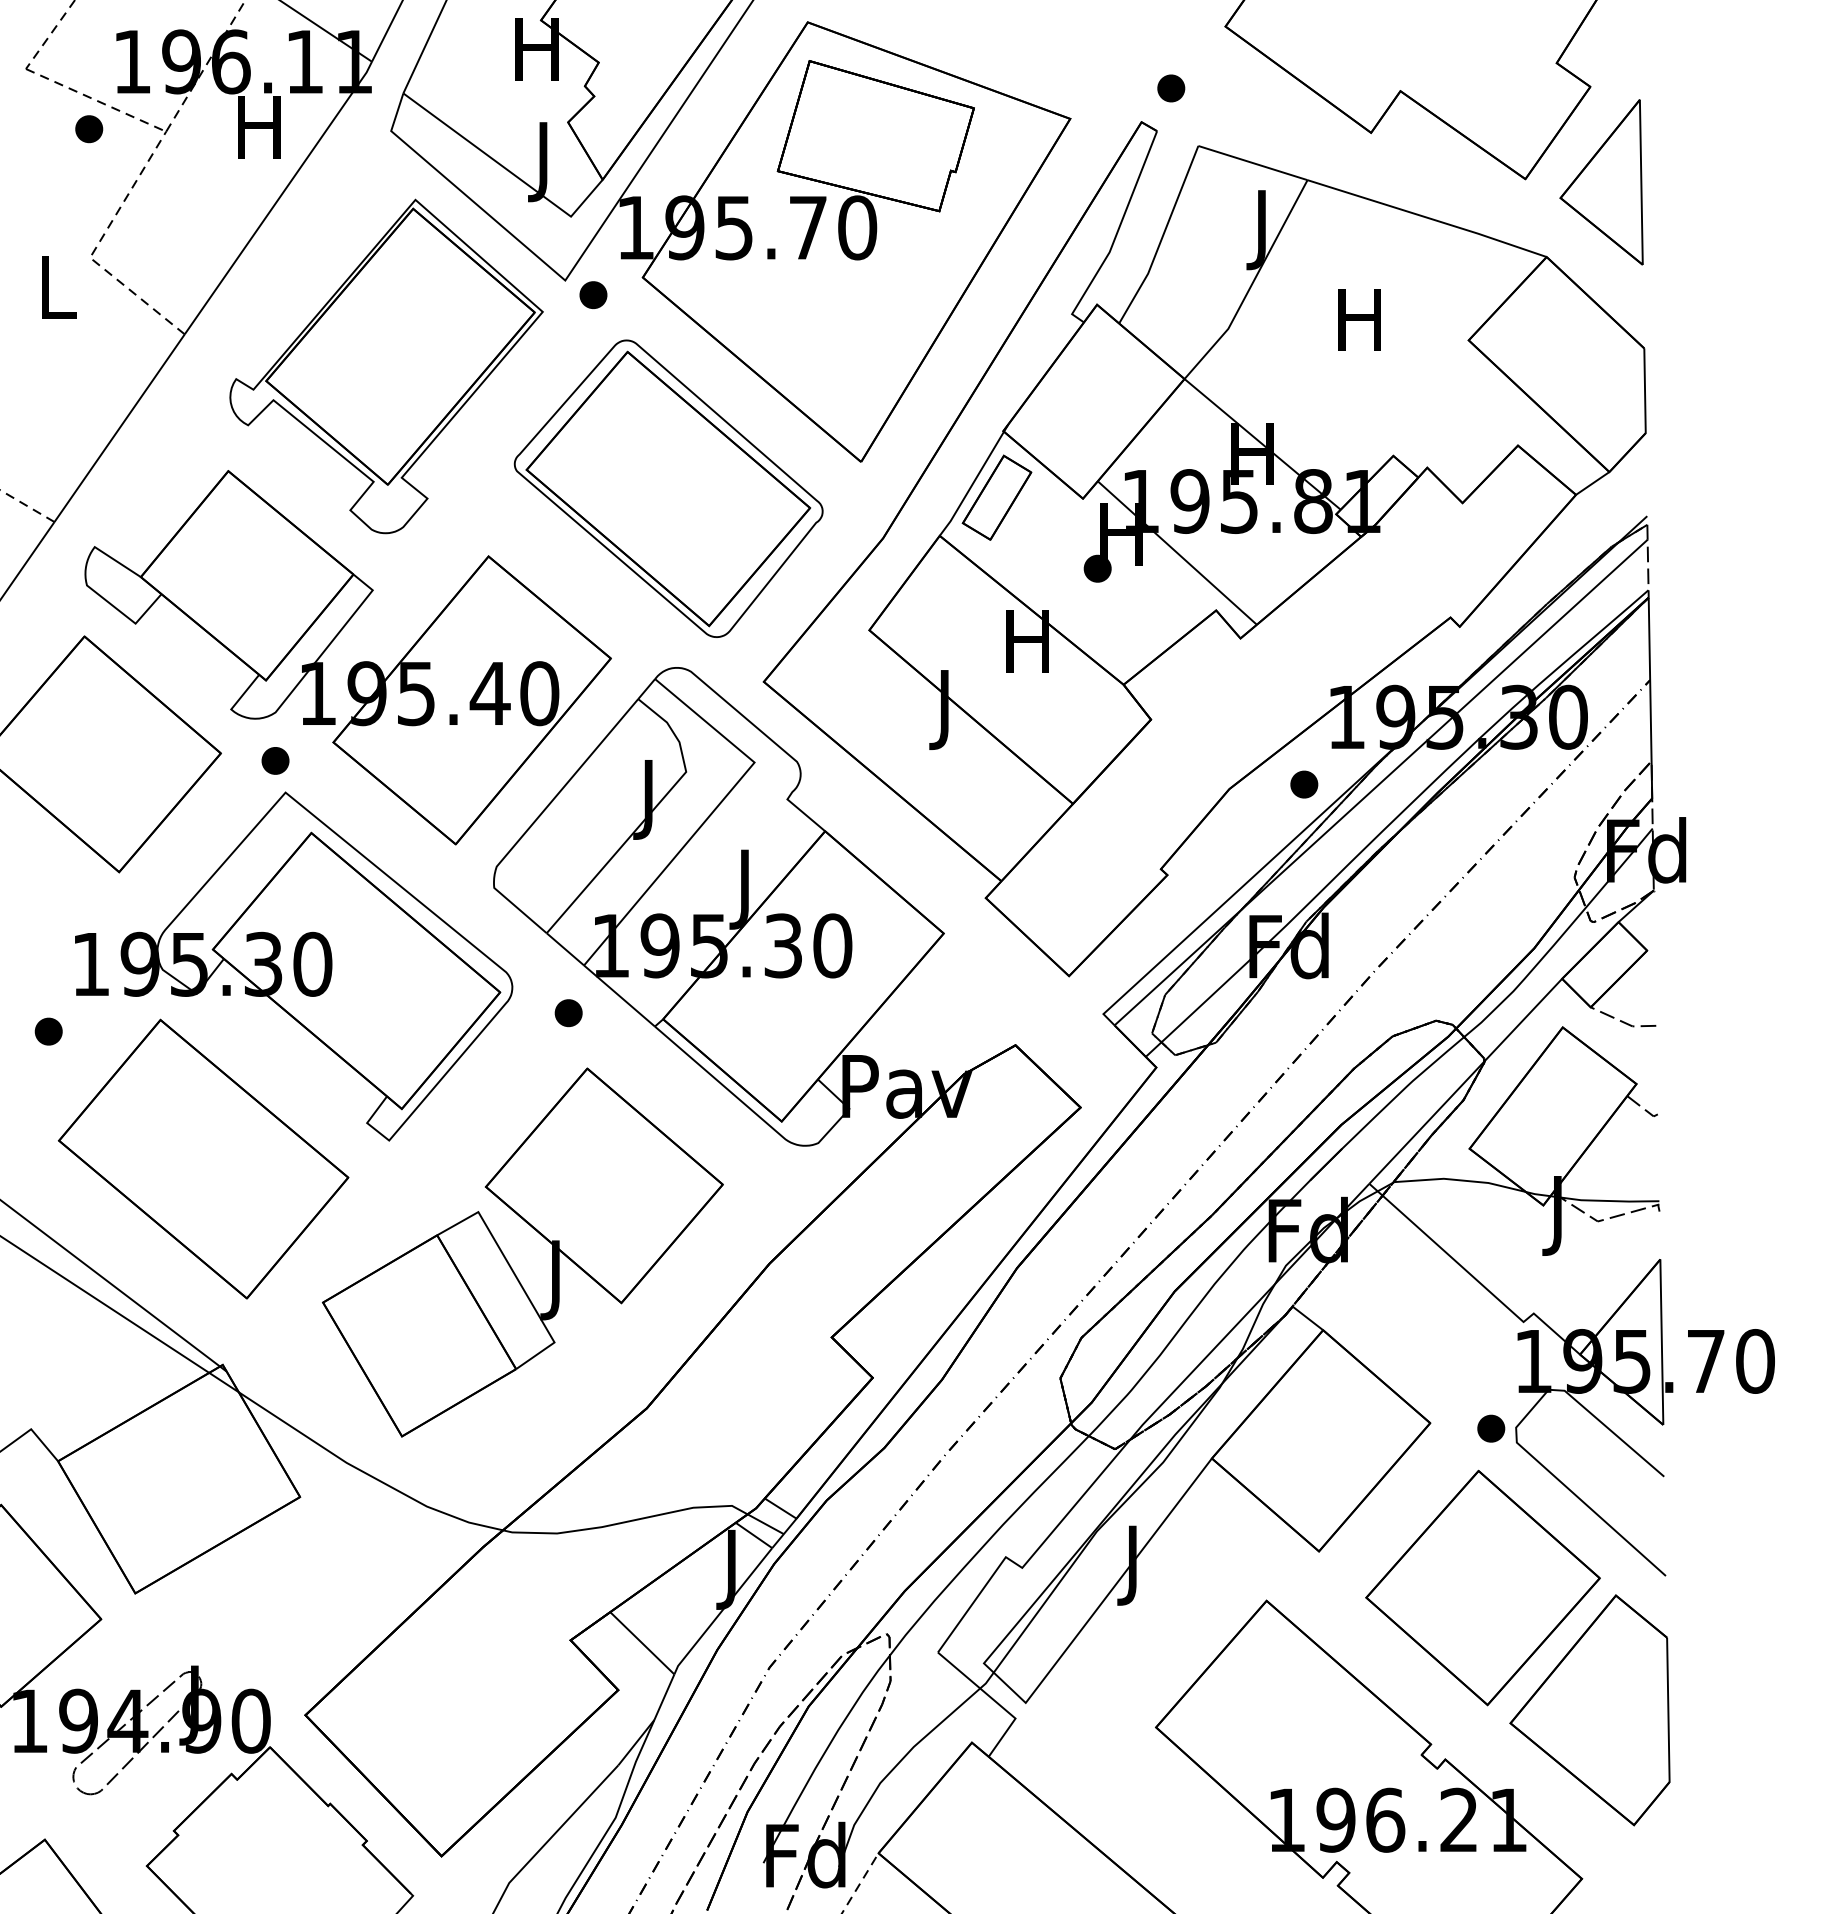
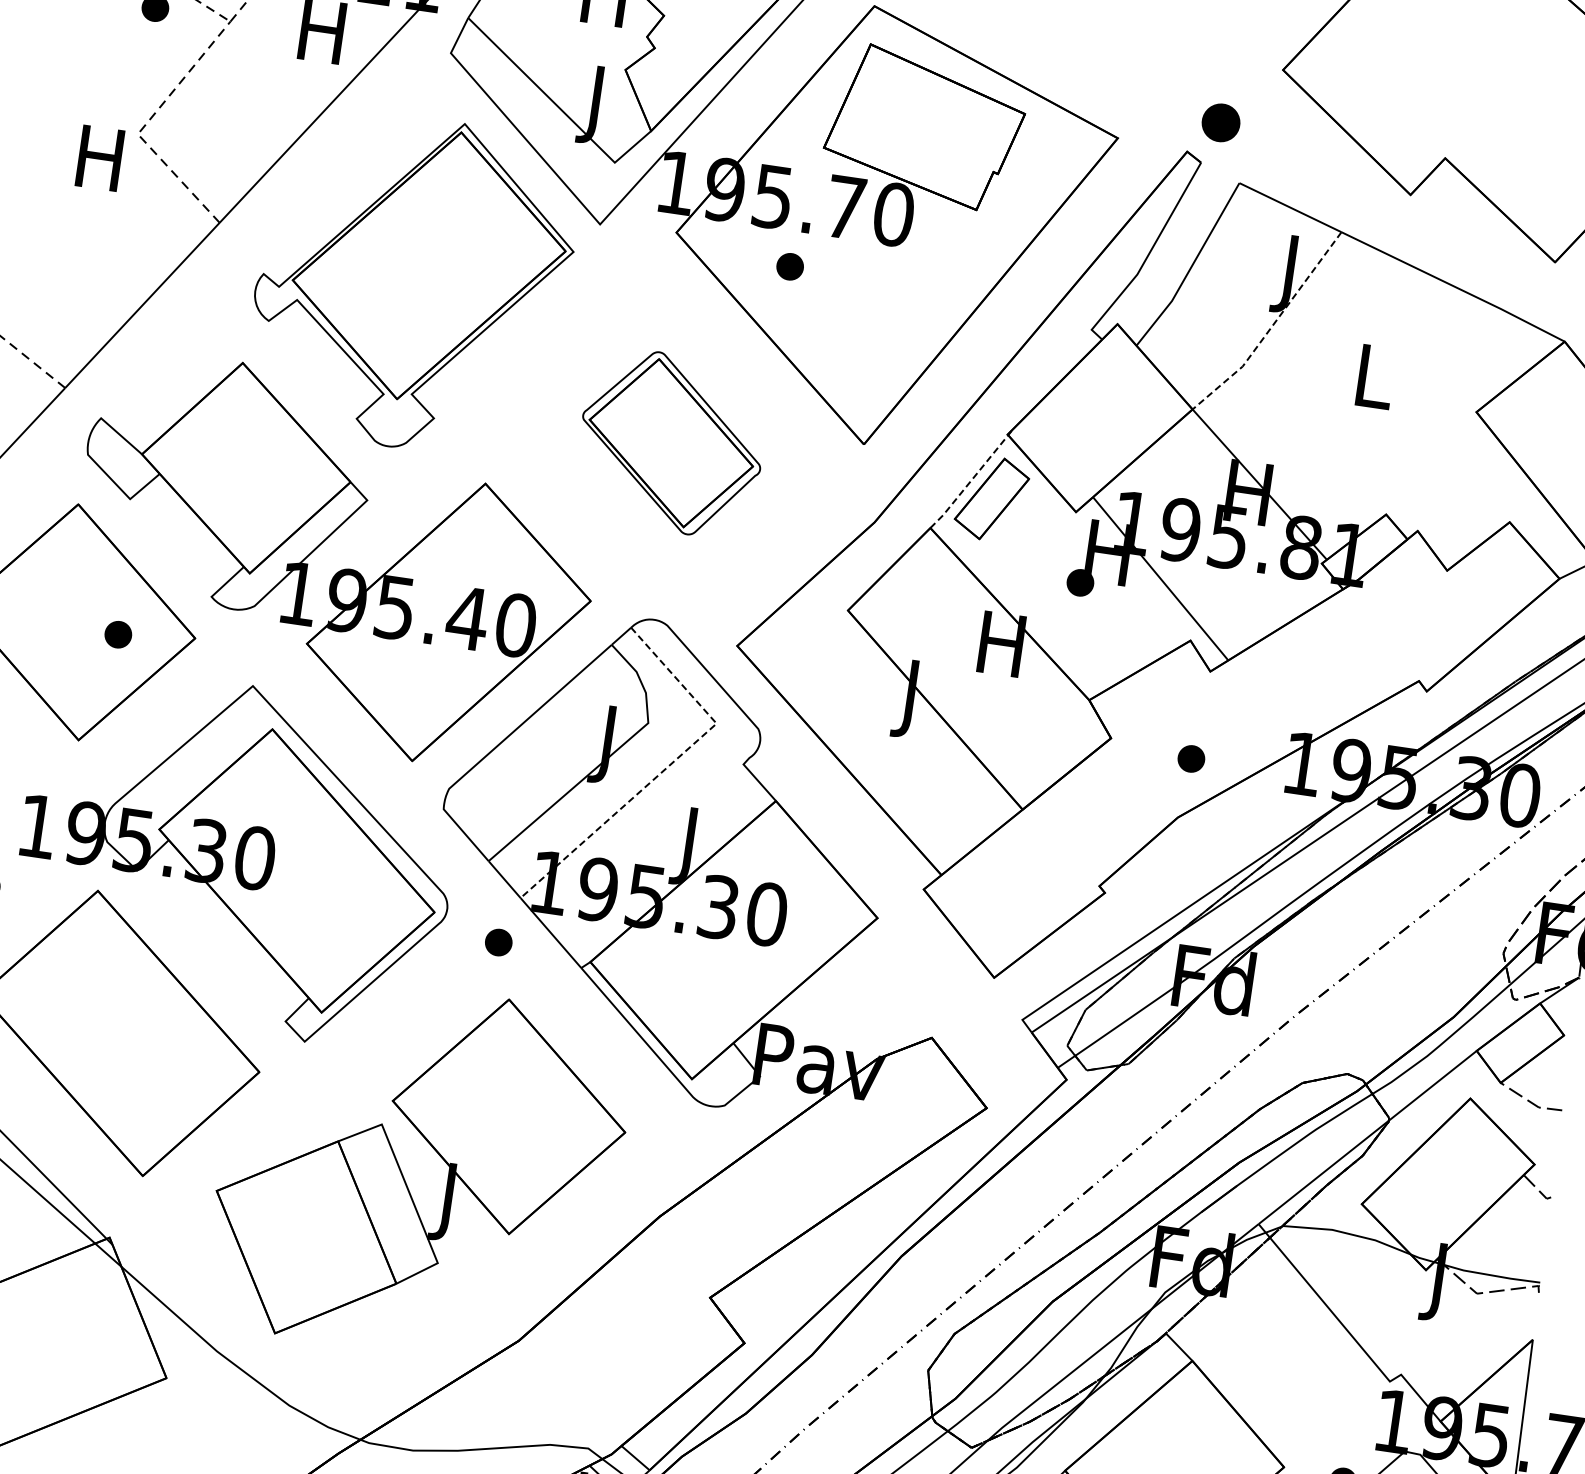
part: (1171, 88) -> (1221, 122), size x1.4
line: (1251, 284) -> (1271, 326), solid -> dashed
text: (55, 287) -> (99, 158), L -> H
part: (593, 294) -> (790, 266), moved
text: (1359, 319) -> (1372, 376), H -> L
line: (974, 480) -> (972, 478), solid -> dashed
part: (668, 488) -> (671, 442), size x0.6
part: (275, 760) -> (118, 634), moved
part: (1304, 784) -> (1191, 758), moved
line: (711, 814) -> (667, 768), solid -> dashed

